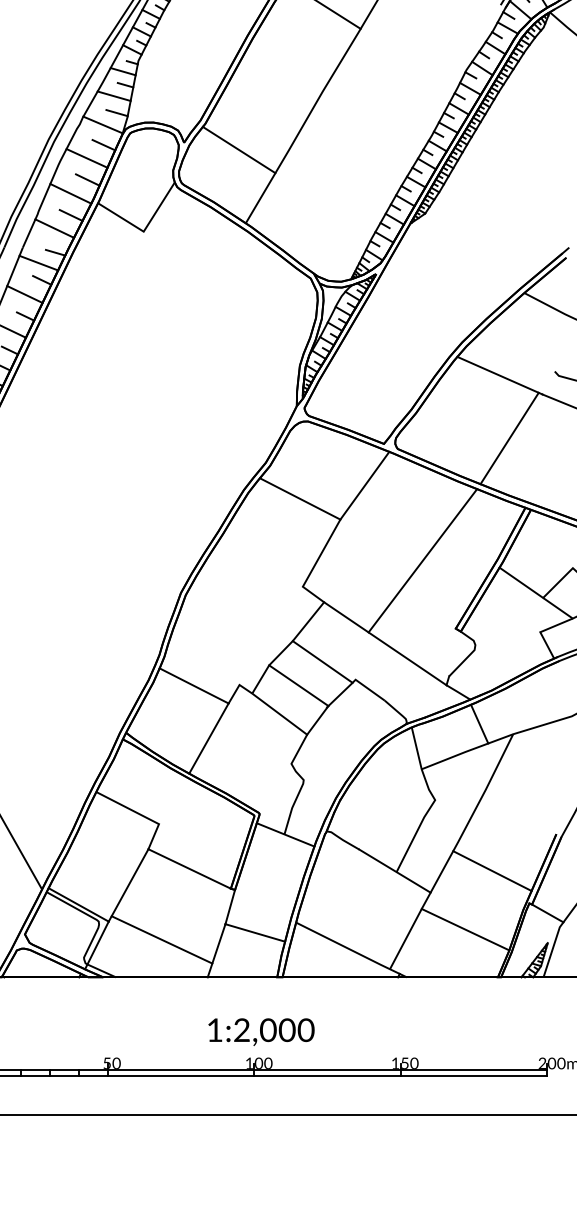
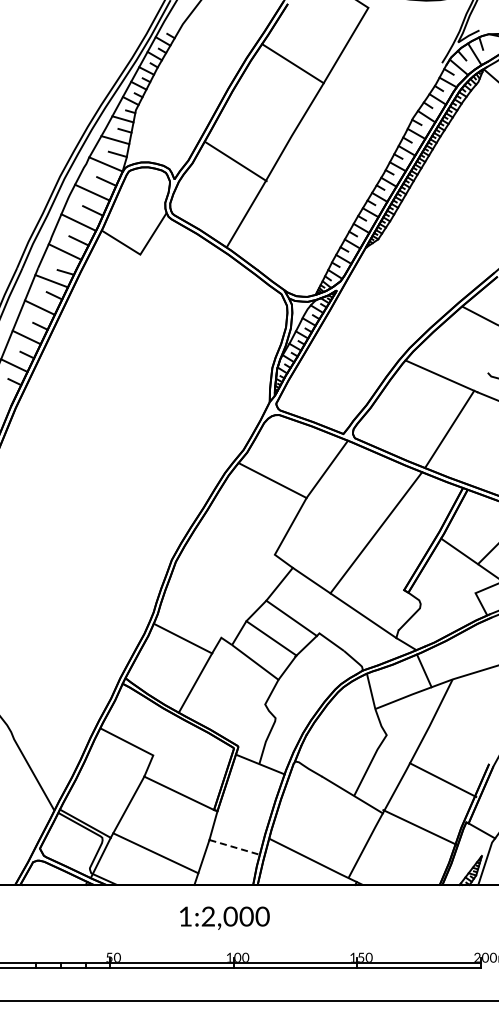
line: (238, 149) -> (235, 161), moved
line: (491, 870) -> (442, 779), moved
line: (465, 929) -> (420, 827), moved
line: (256, 933) -> (235, 847), solid -> dashed
text: (261, 1031) -> (224, 917), moved

